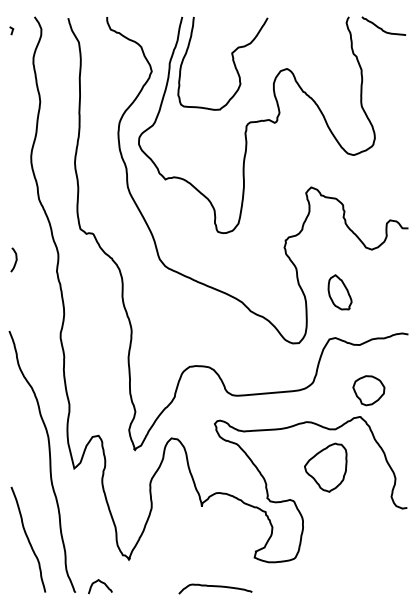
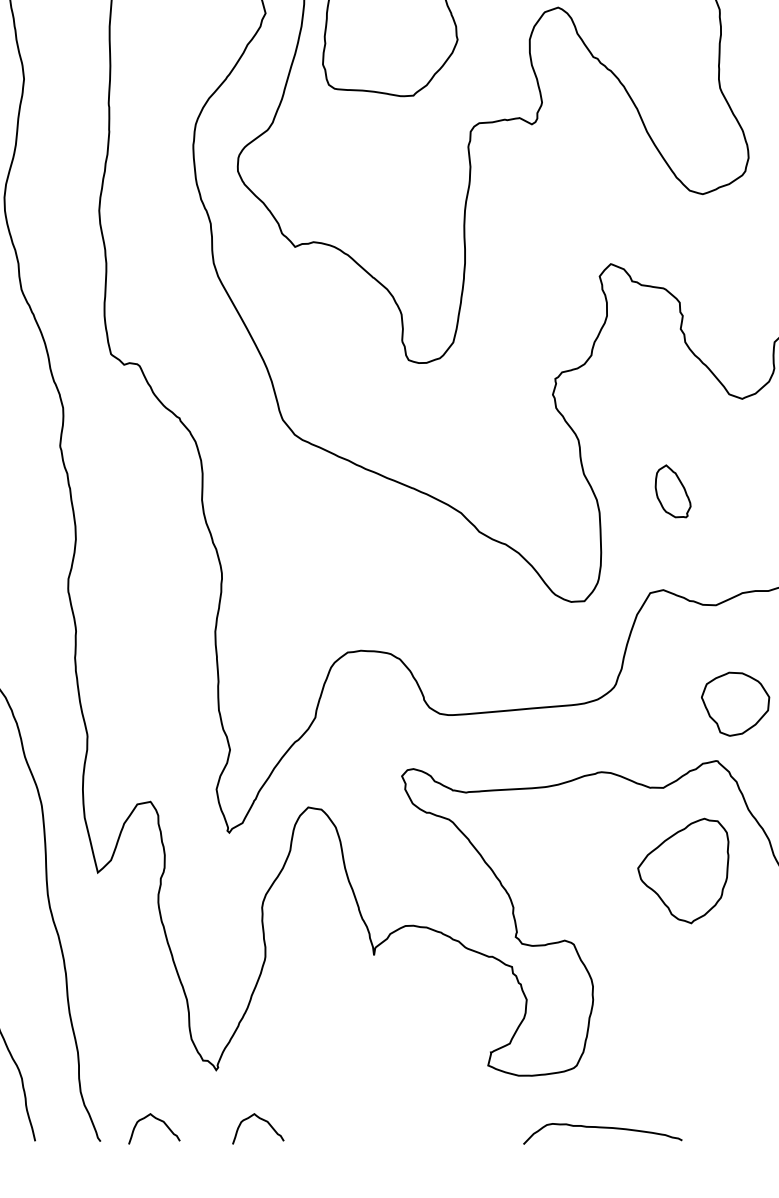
part: (339, 292) -> (671, 491), size x0.7
part: (325, 467) -> (682, 870), moved
curve: (149, 583) -> (260, 1121), added
curve: (215, 587) -> (602, 1130), moved

